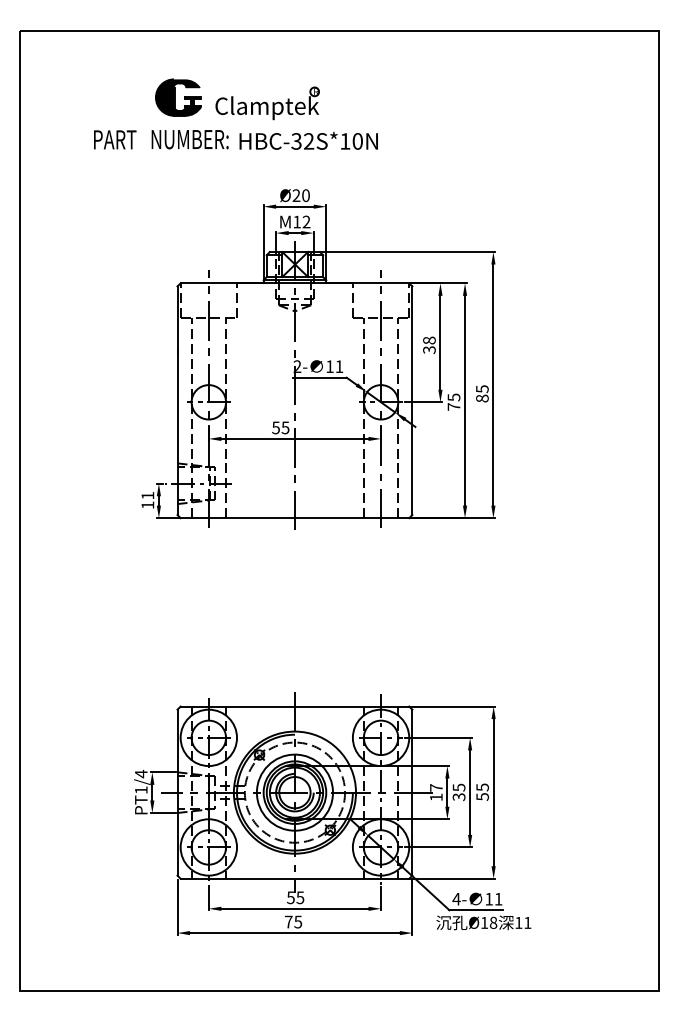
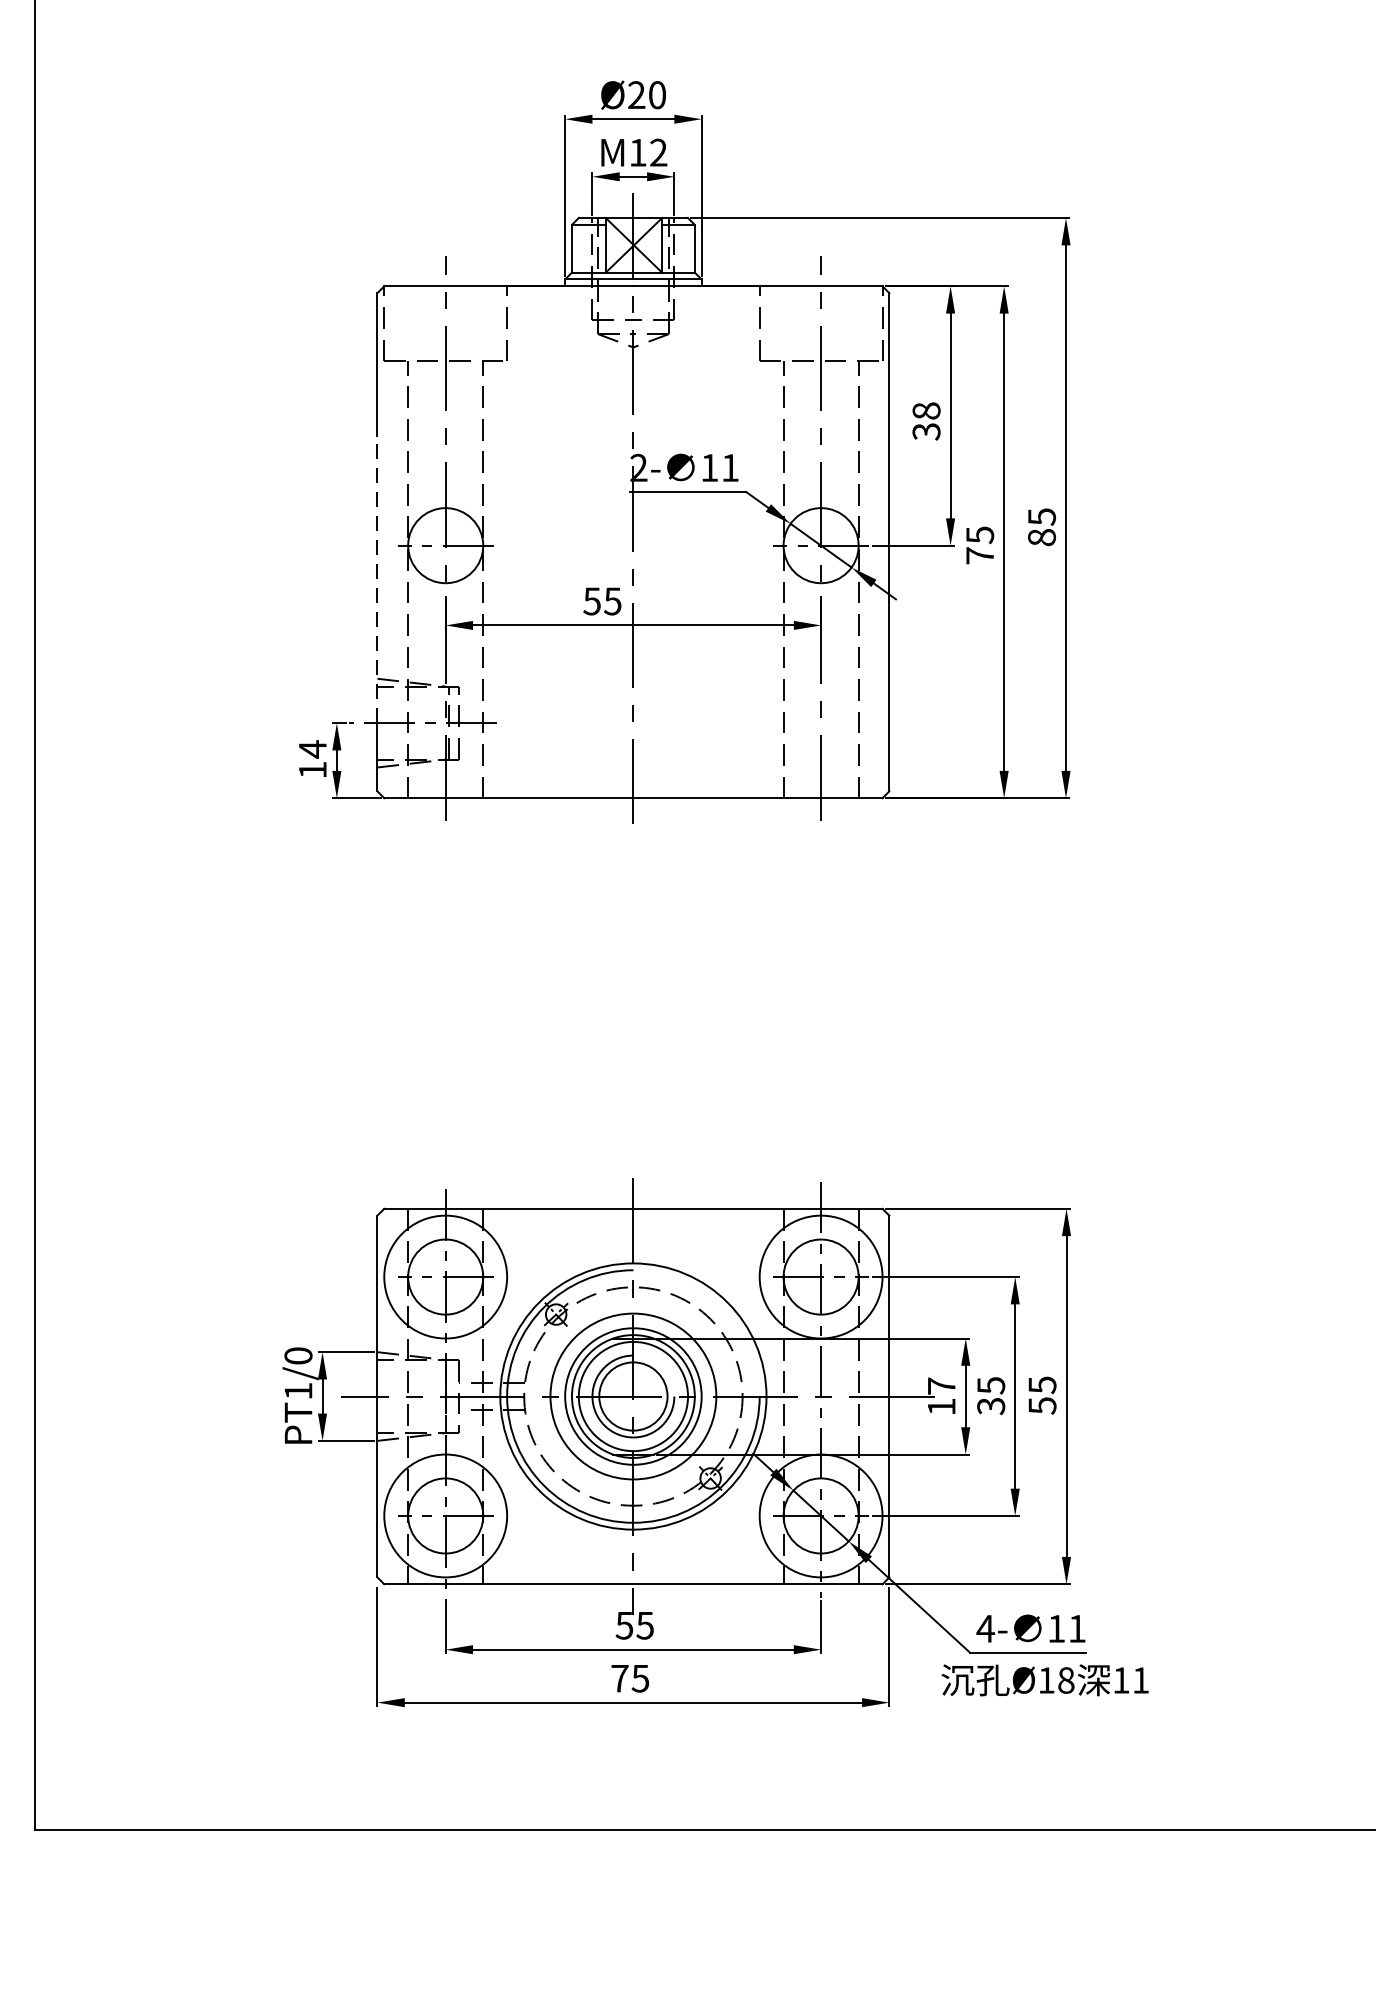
line: (177, 417) -> (377, 578), solid -> dashed
text: (147, 495) -> (311, 748), 11 -> 14
text: (140, 773) -> (296, 1354), PT1/4 -> PT1/0

